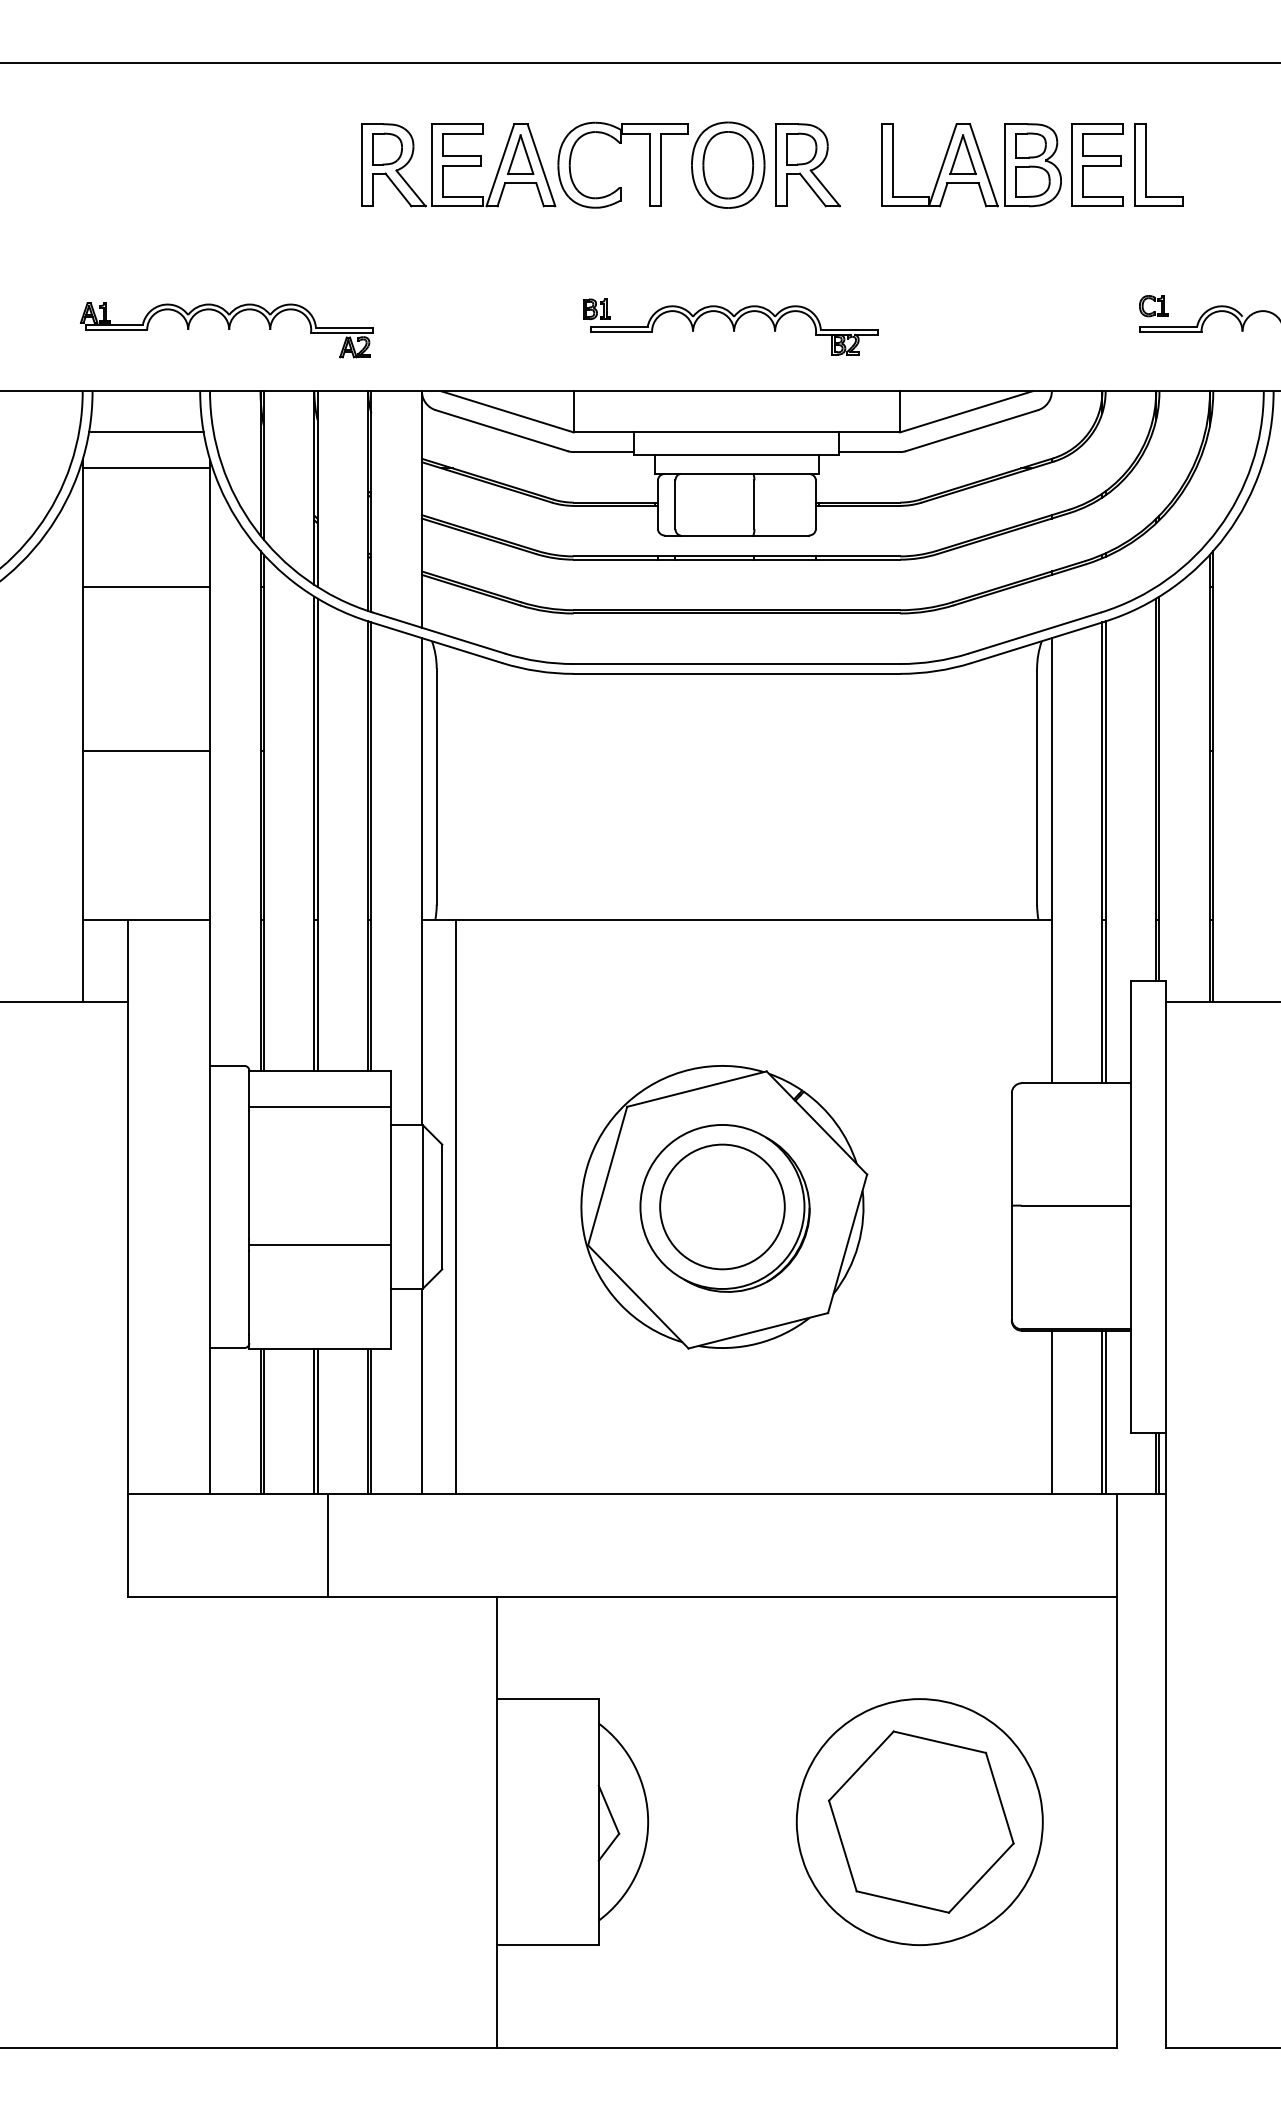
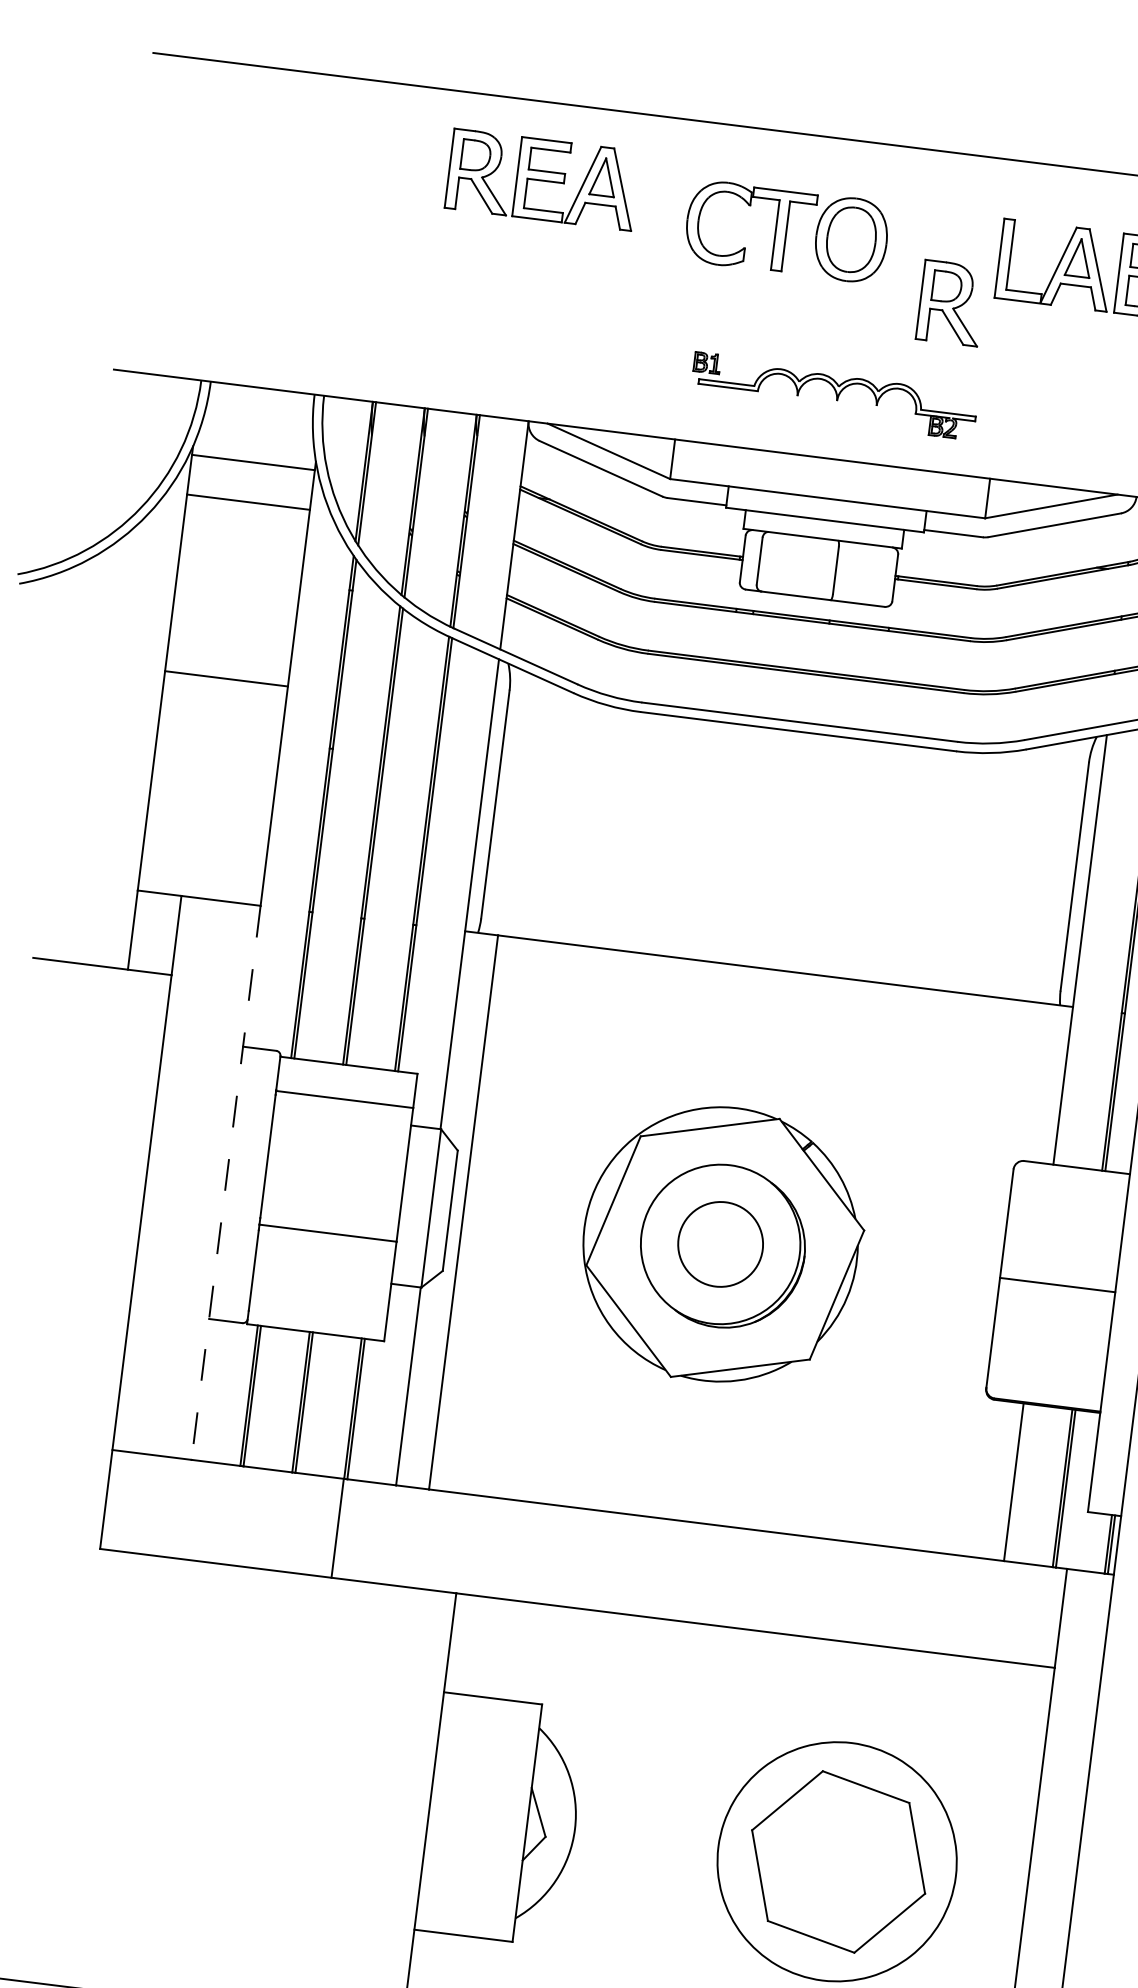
part: (458, 165) -> (542, 180), moved
part: (807, 165) -> (950, 303), moved
part: (226, 330) -> (347, 338), removed
line: (146, 432) -> (257, 427), removed
line: (146, 586) -> (248, 502), moved
line: (146, 750) -> (226, 678), moved
circle: (722, 1206) -> (720, 1243), size x0.7
line: (210, 1207) -> (226, 1183), solid -> dashed
line: (327, 1545) -> (337, 1528), moved

